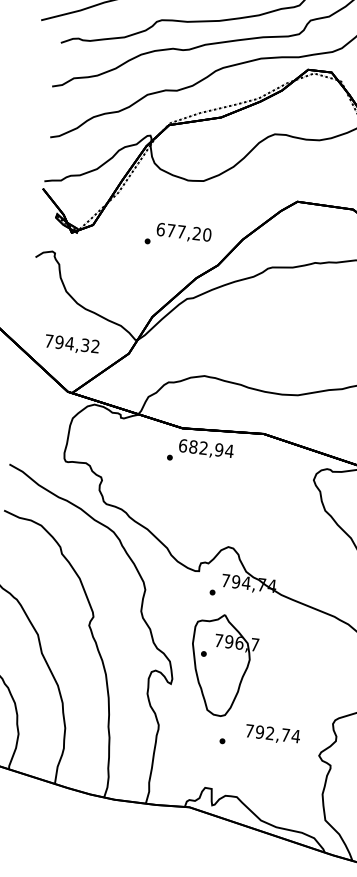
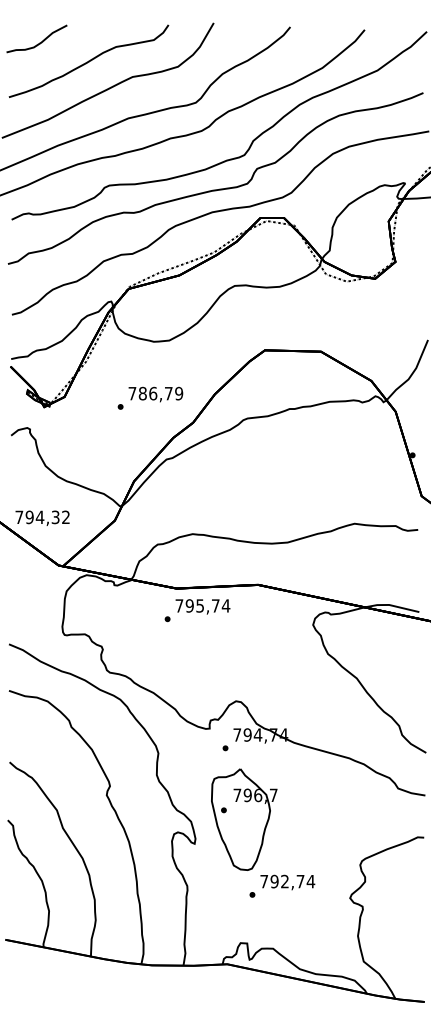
text: (183, 232) -> (155, 393), 677,20 -> 786,79
text: (72, 343) -> (42, 517), moved
text: (201, 447) -> (197, 605), 682,94 -> 795,74
text: (272, 734) -> (287, 882), moved

